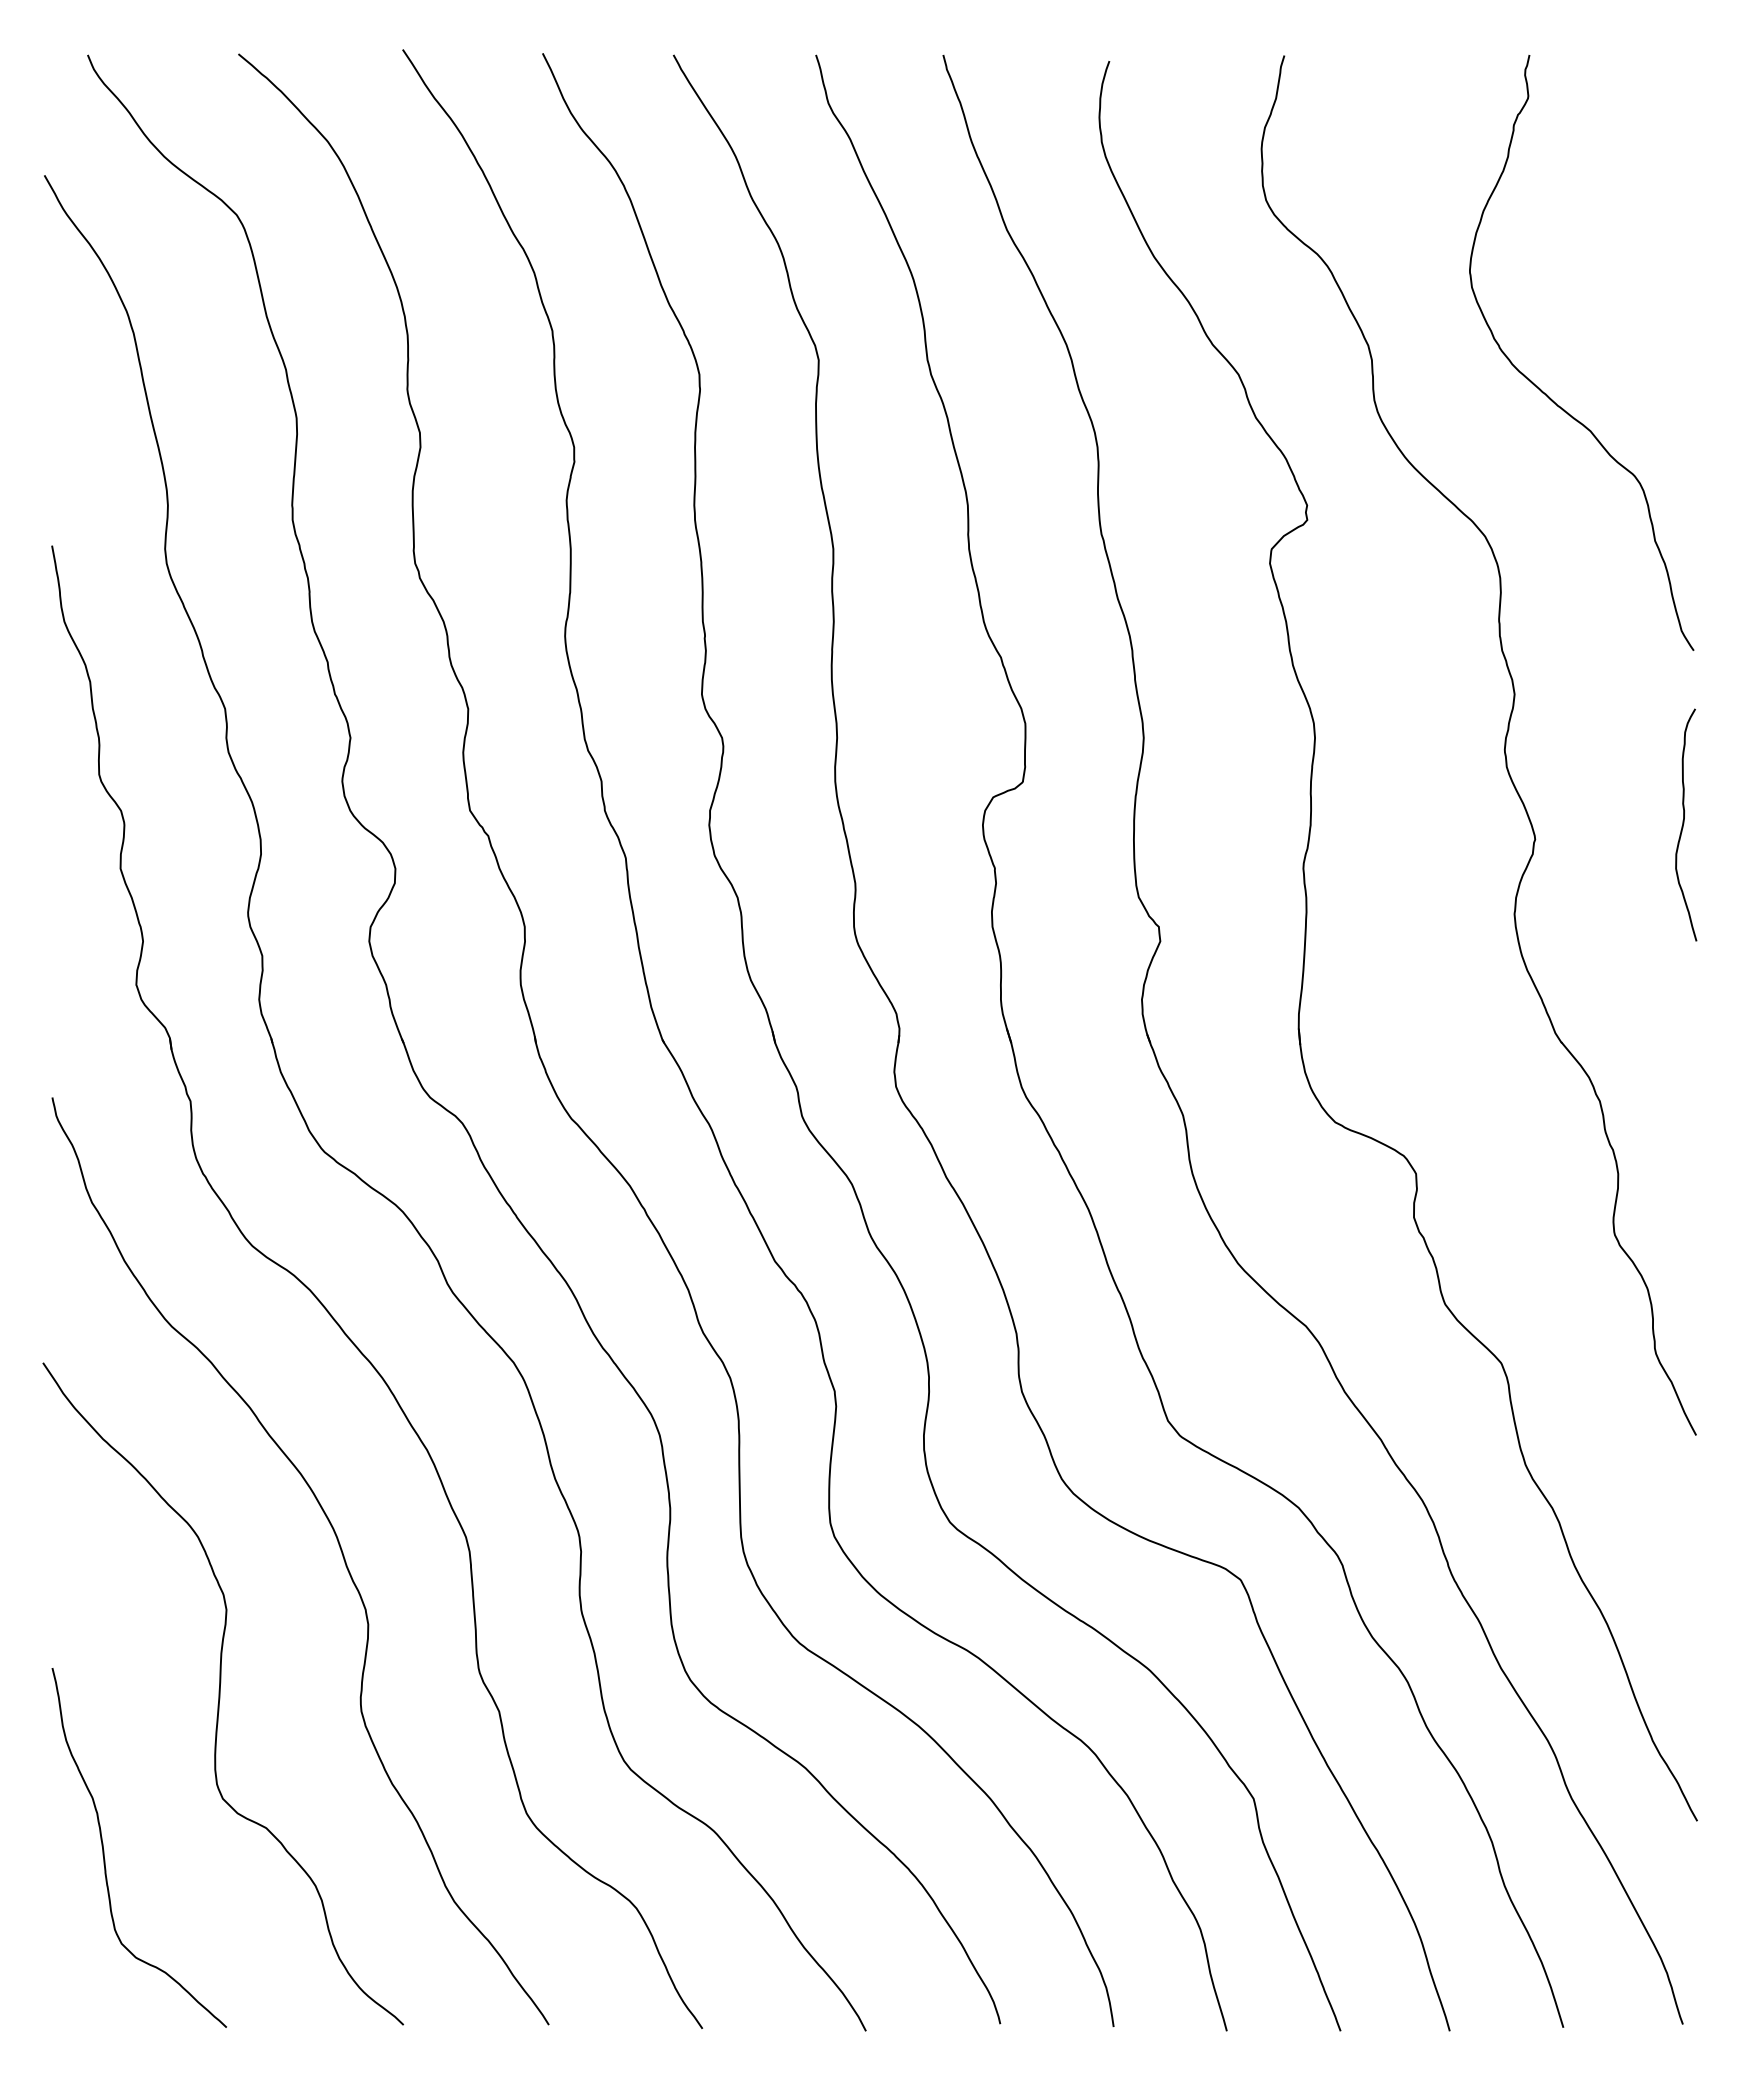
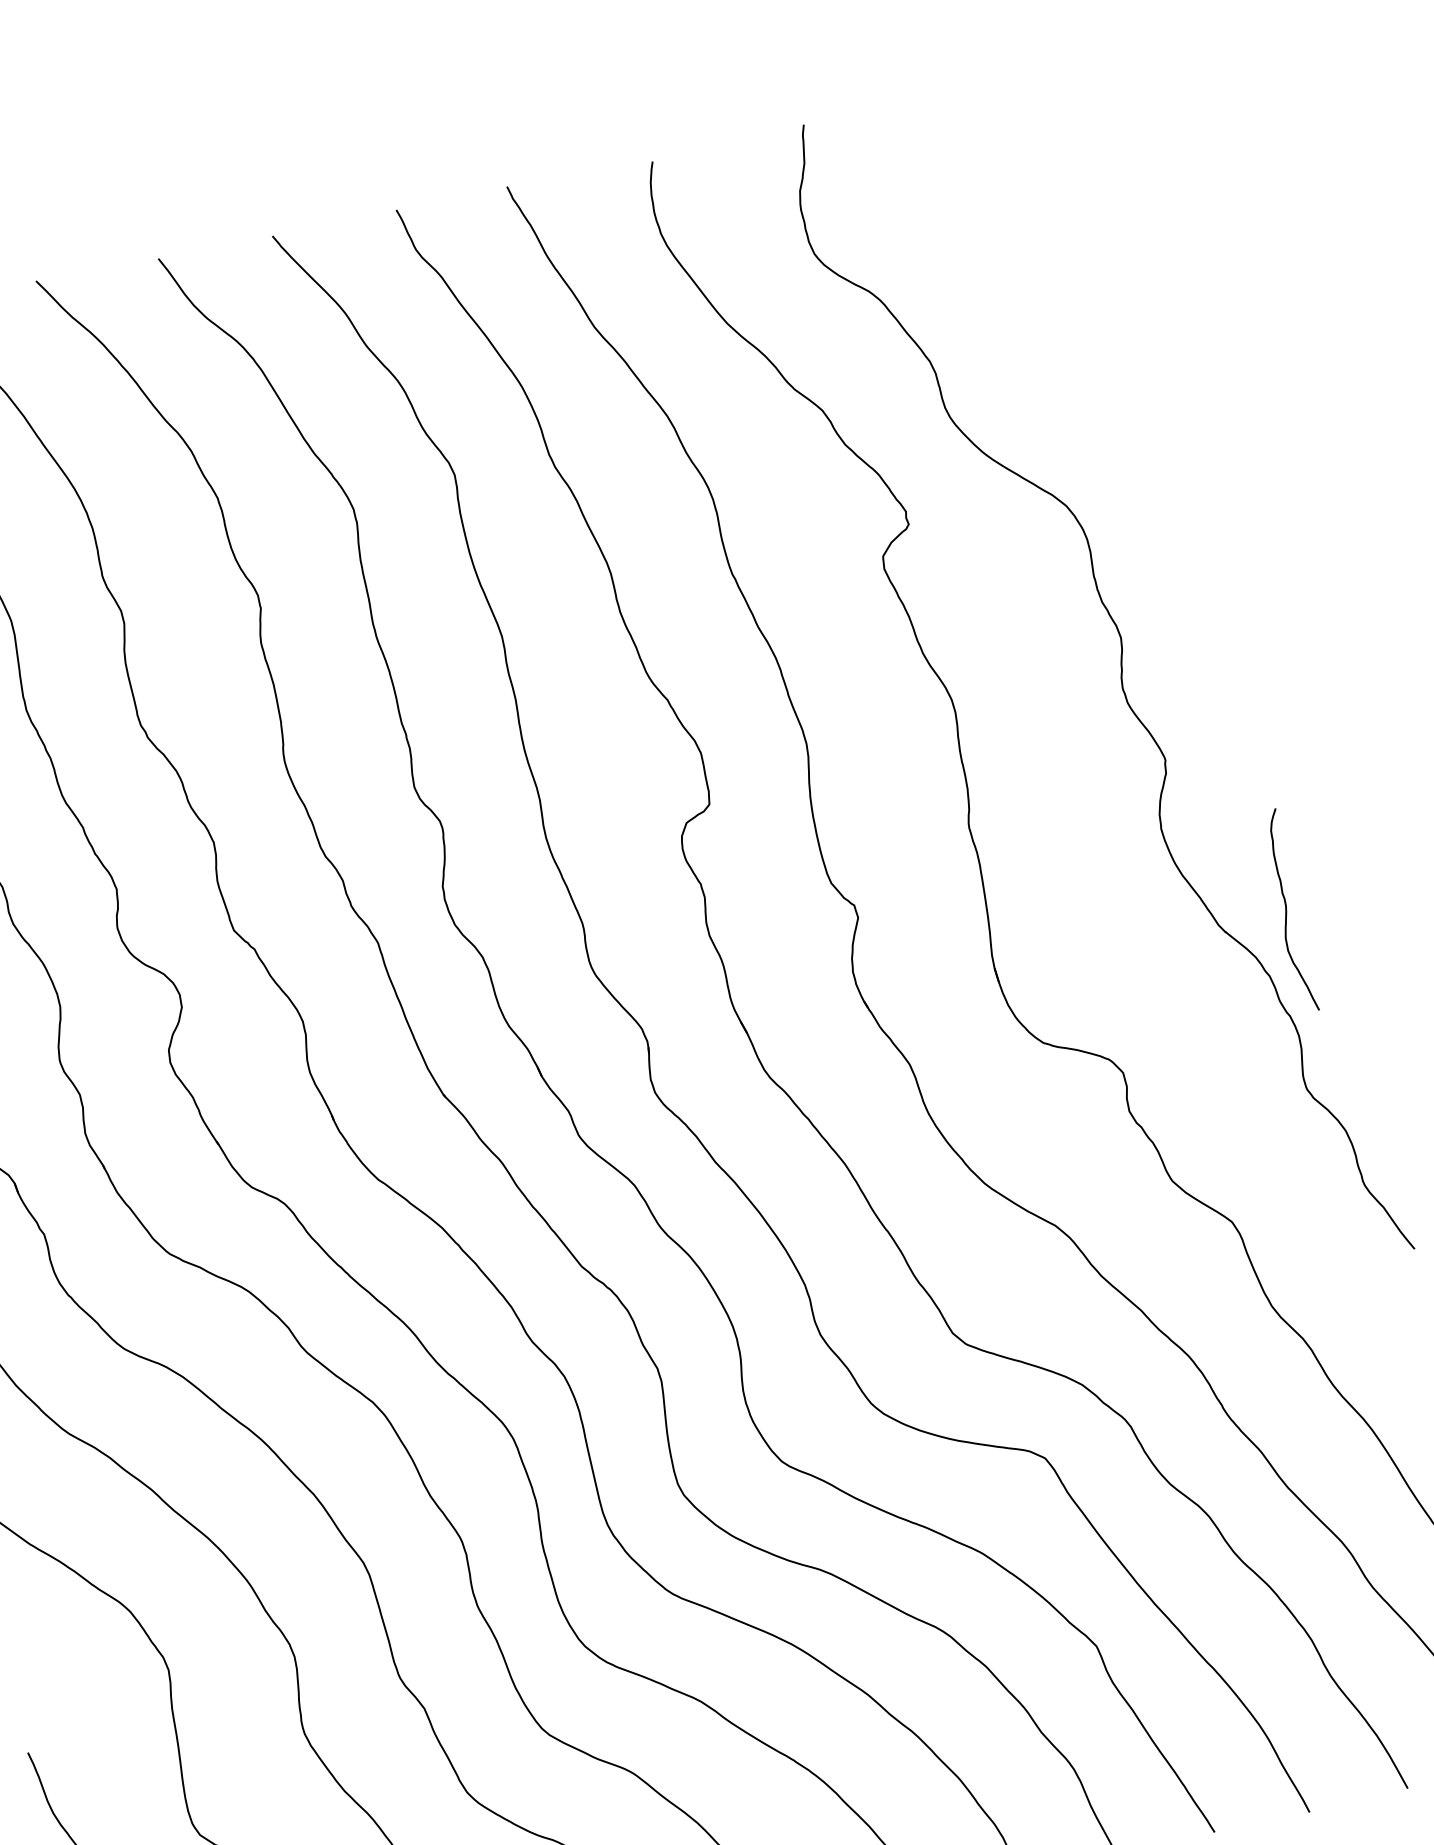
curve: (1546, 393) -> (1093, 370), removed
curve: (1684, 823) -> (1287, 910), moved

